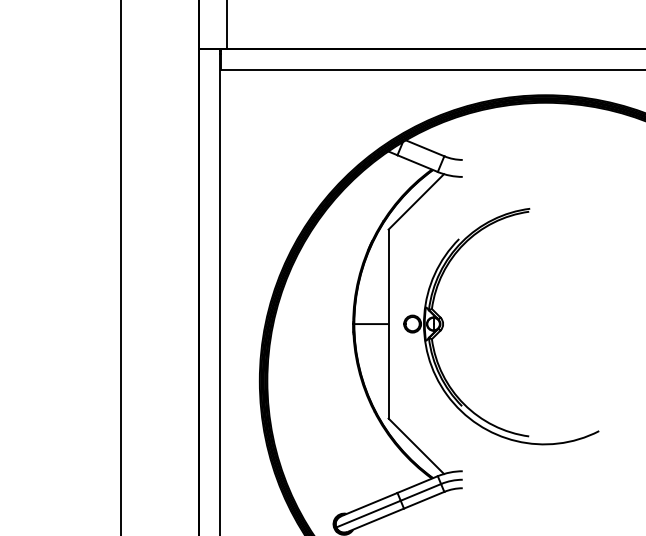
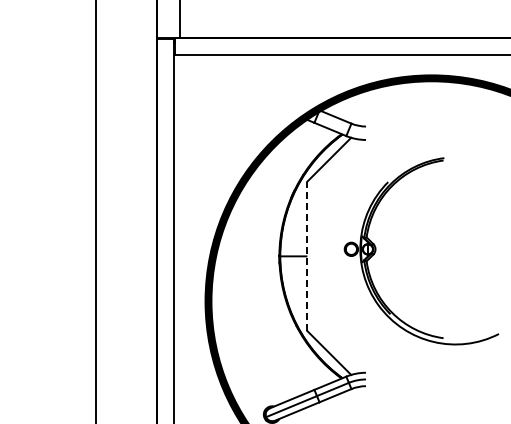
line: (388, 324) -> (307, 256), solid -> dashed
part: (444, 326) -> (376, 251), moved

